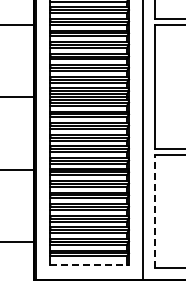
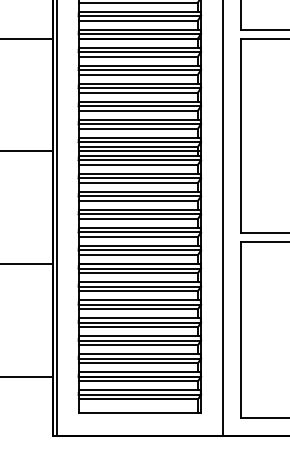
line: (154, 211) -> (240, 329), dashed -> solid
line: (90, 265) -> (141, 413), dashed -> solid

